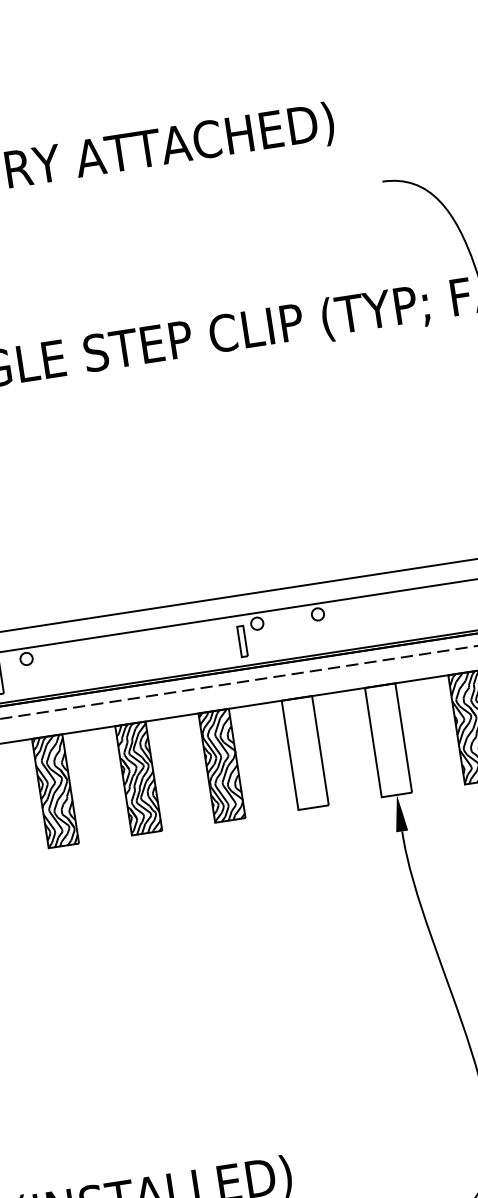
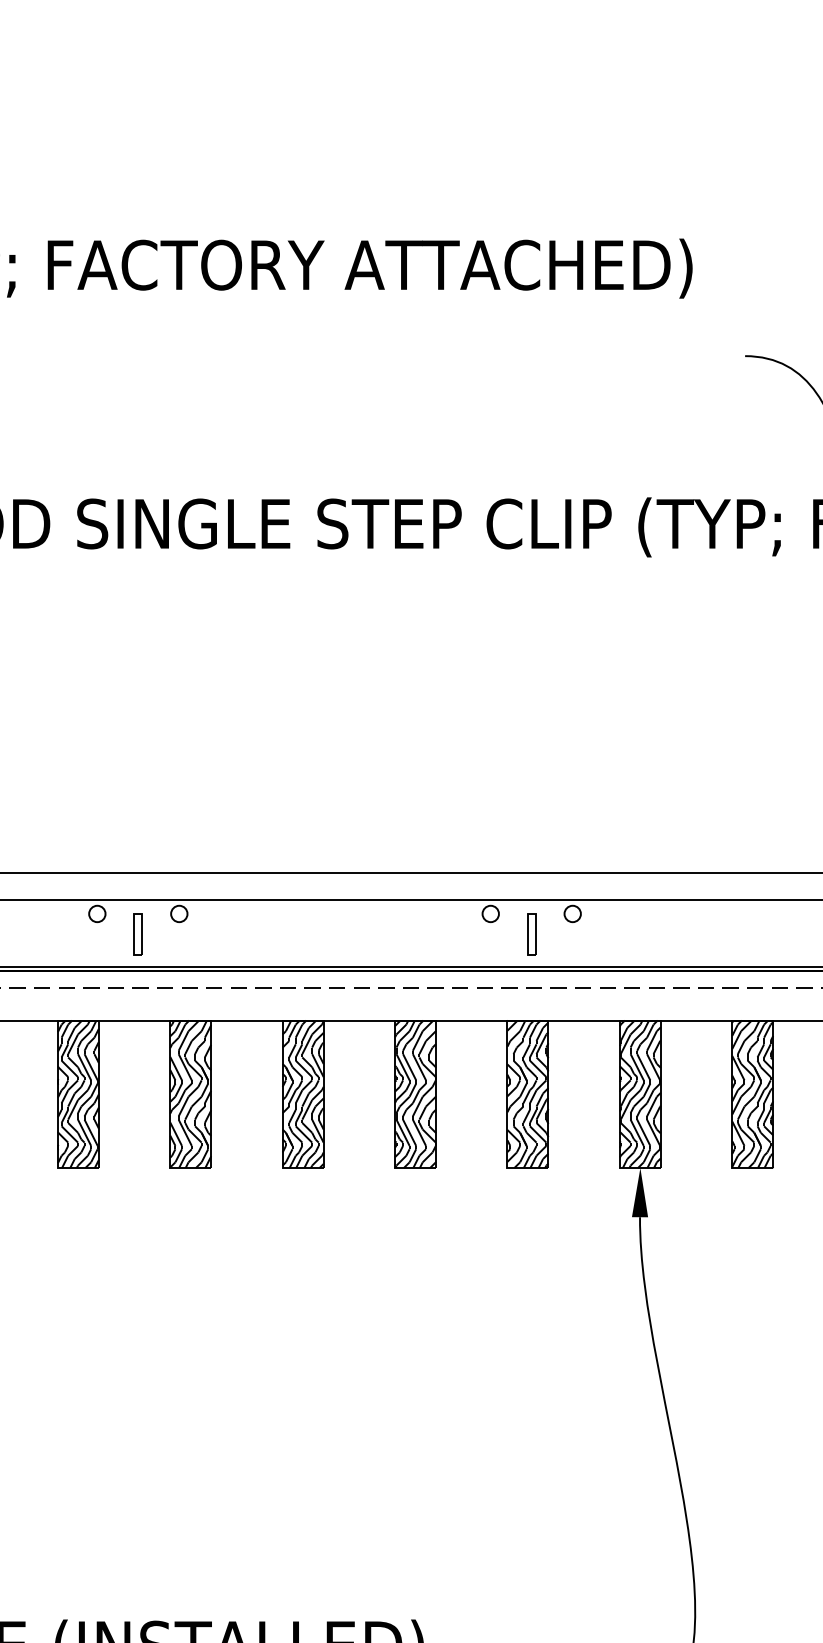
part: (242, 641) -> (531, 934), moved
hatch: (387, 740) -> (639, 1094), added
hatch: (304, 753) -> (527, 1094), added

